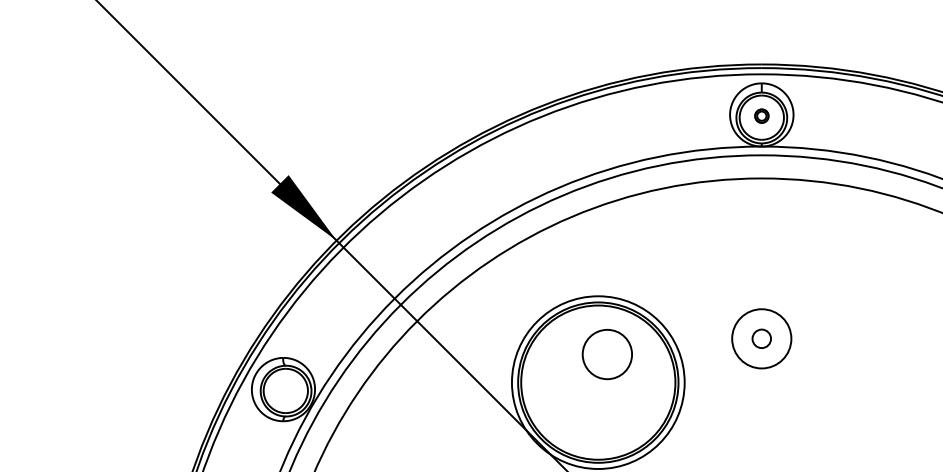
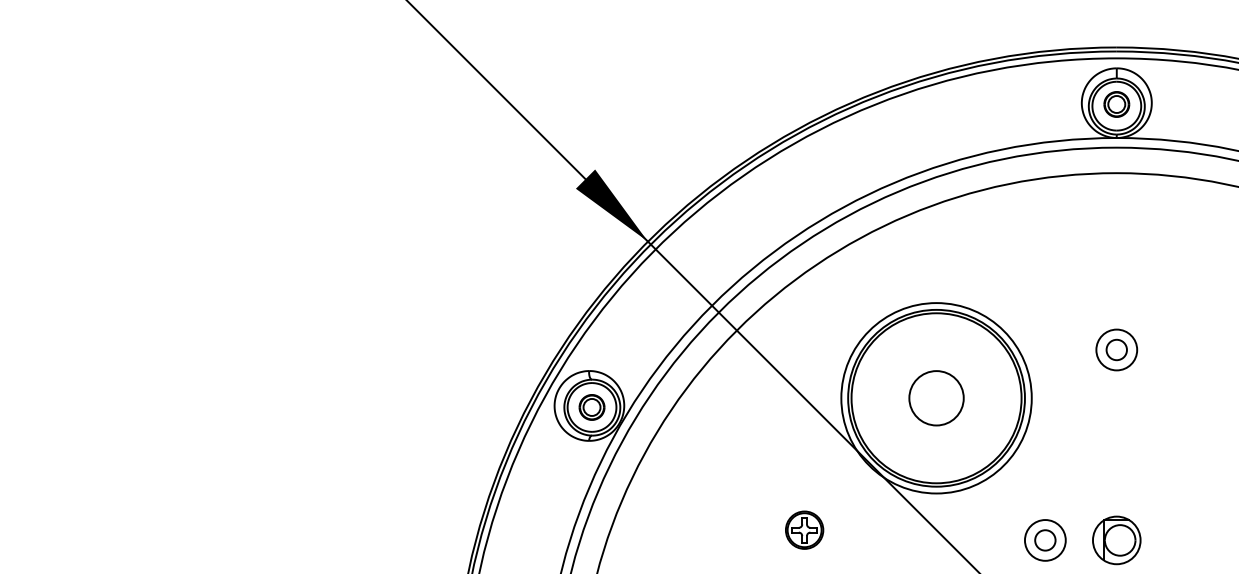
part: (761, 116) -> (1116, 104), size x1.67
circle: (761, 338) -> (1116, 349), size x0.62
circle: (607, 354) -> (936, 398), moved
part: (285, 390) -> (591, 407), added

